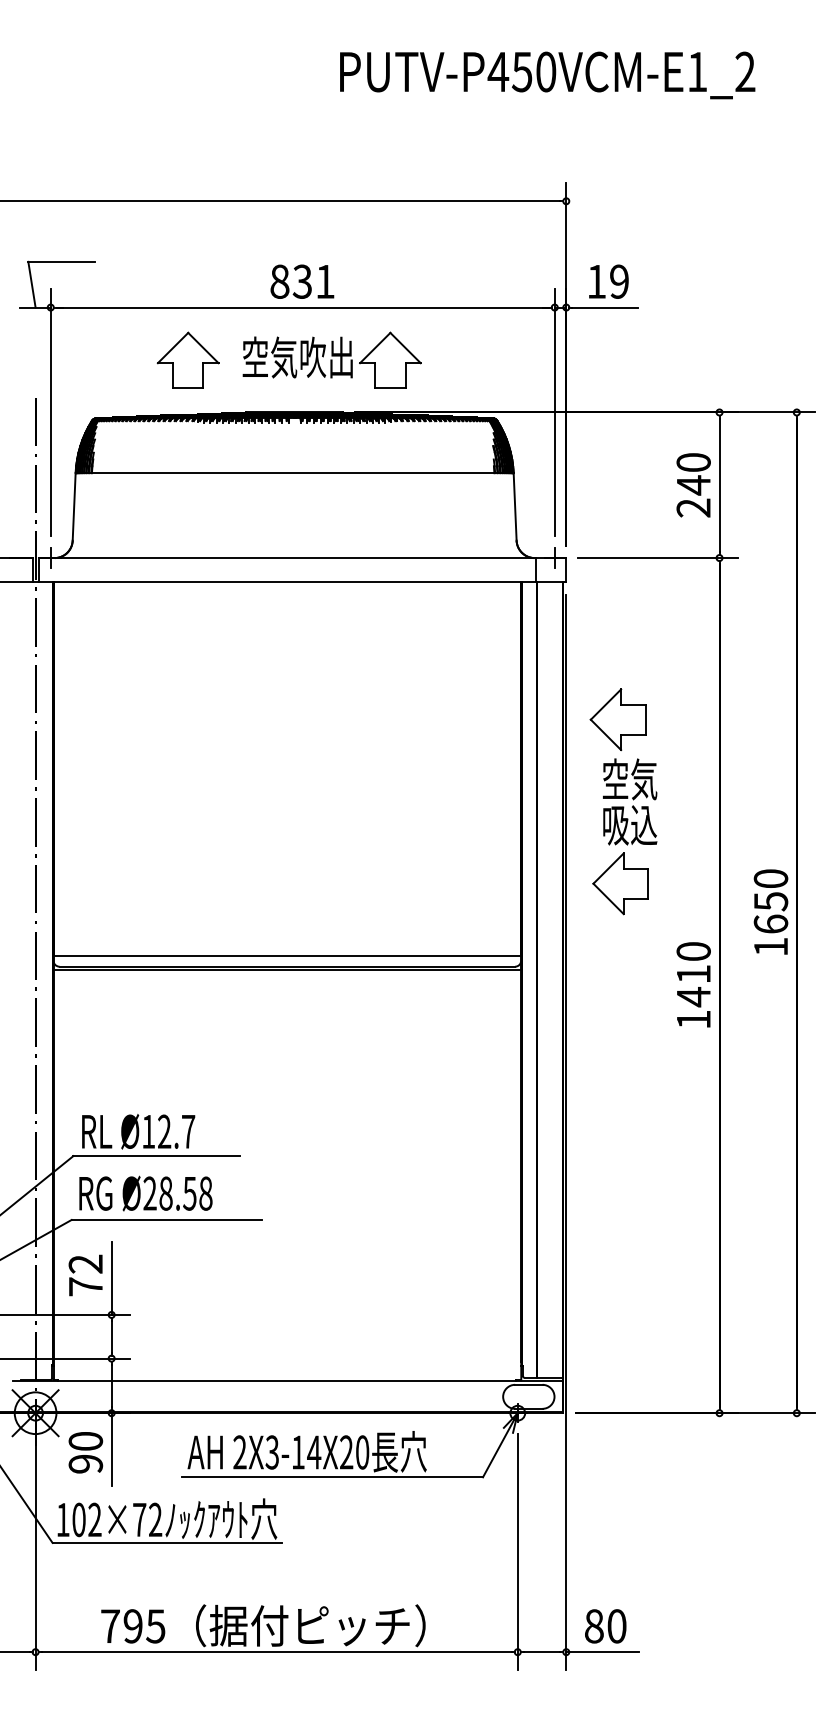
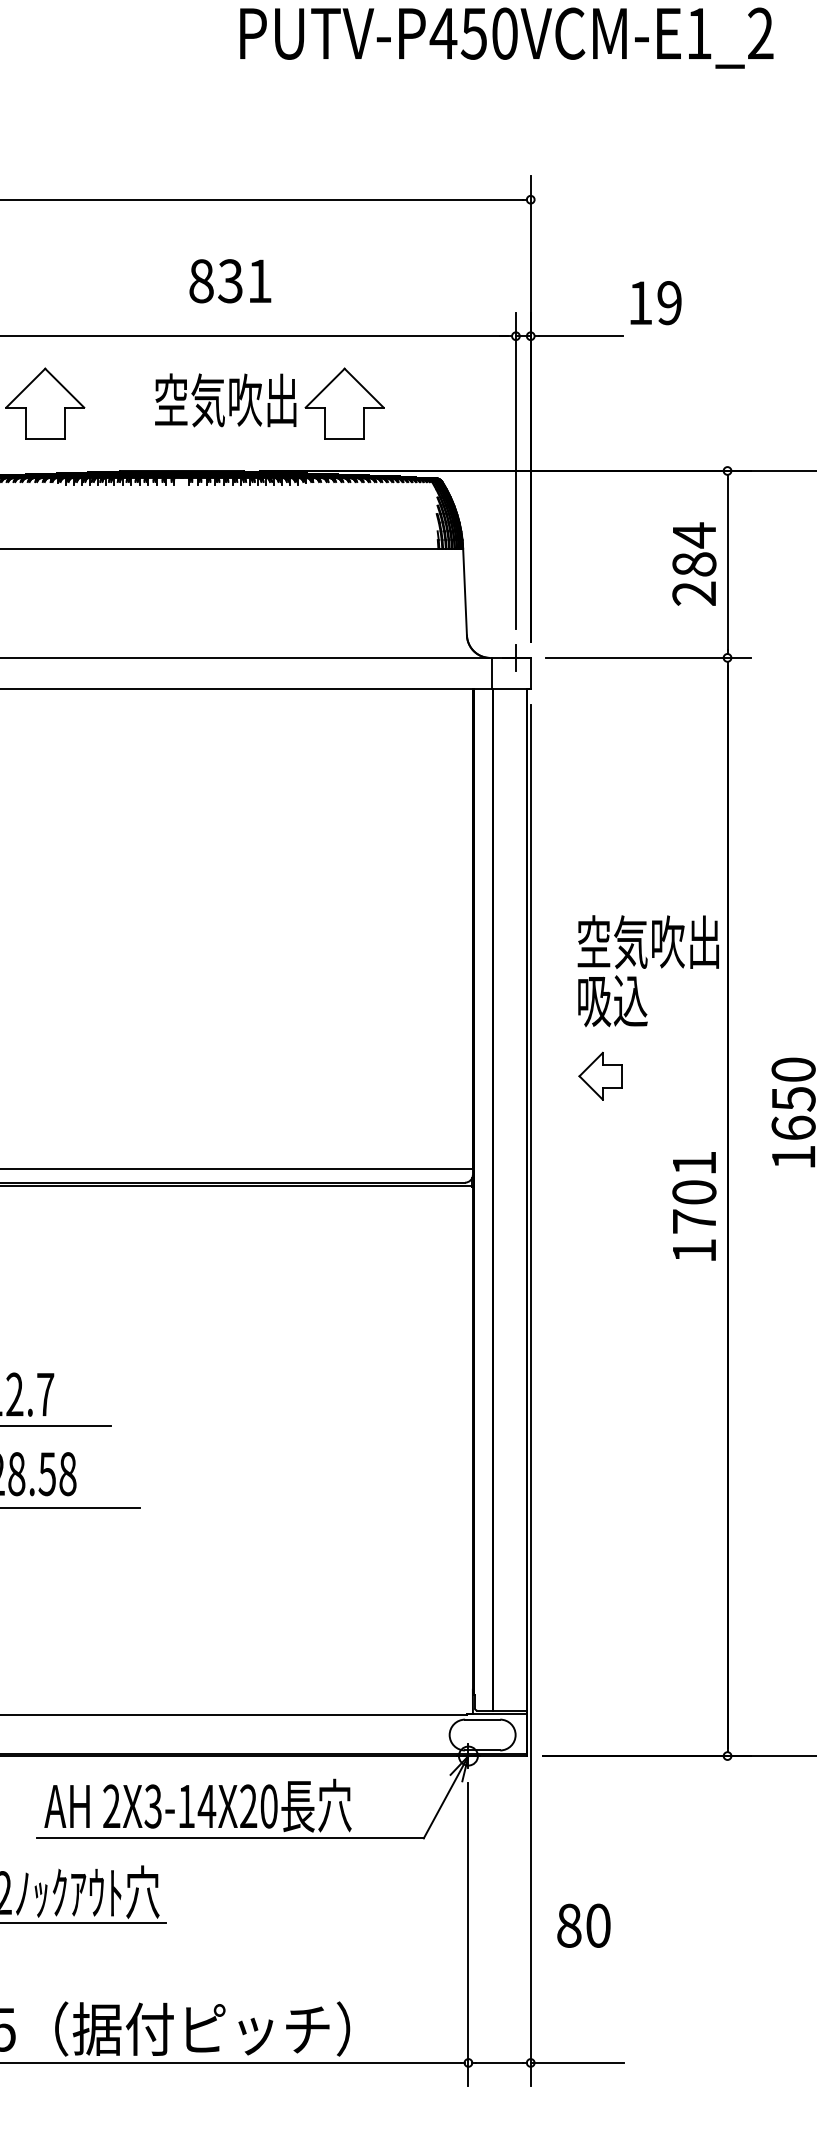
text: (302, 281) -> (230, 280), moved
text: (608, 281) -> (655, 302), moved
part: (331, 359) -> (269, 402), moved
text: (693, 473) -> (694, 549), 240 -> 284
part: (617, 719) -> (596, 865), removed
text: (686, 779) -> (685, 942), 空気 -> 空気吹出
part: (620, 883) -> (600, 1075), size x0.6
text: (693, 974) -> (694, 1192), 1410 -> 1701
text: (605, 1626) -> (583, 1925), moved

